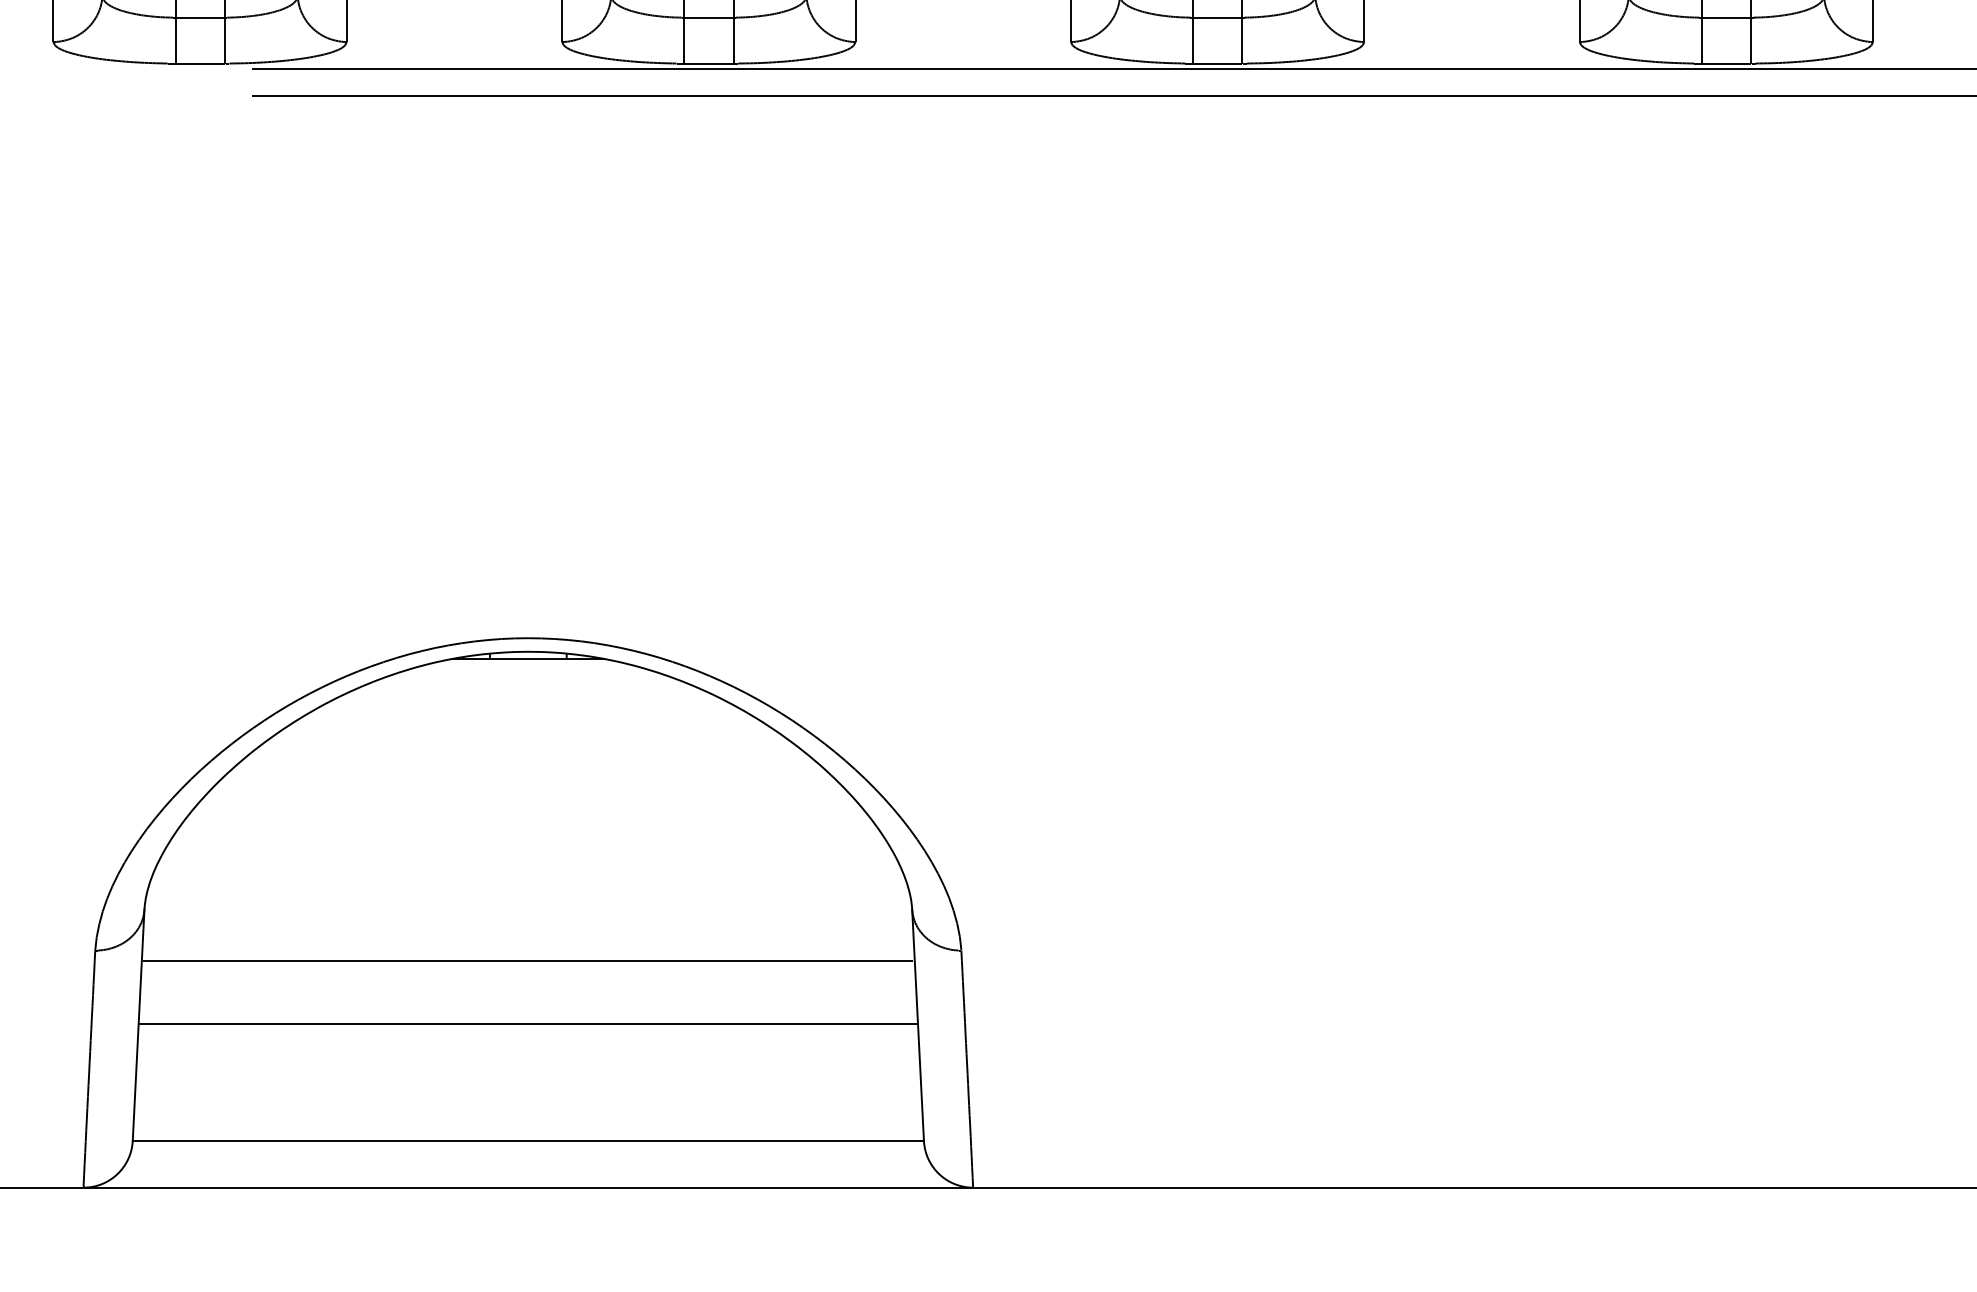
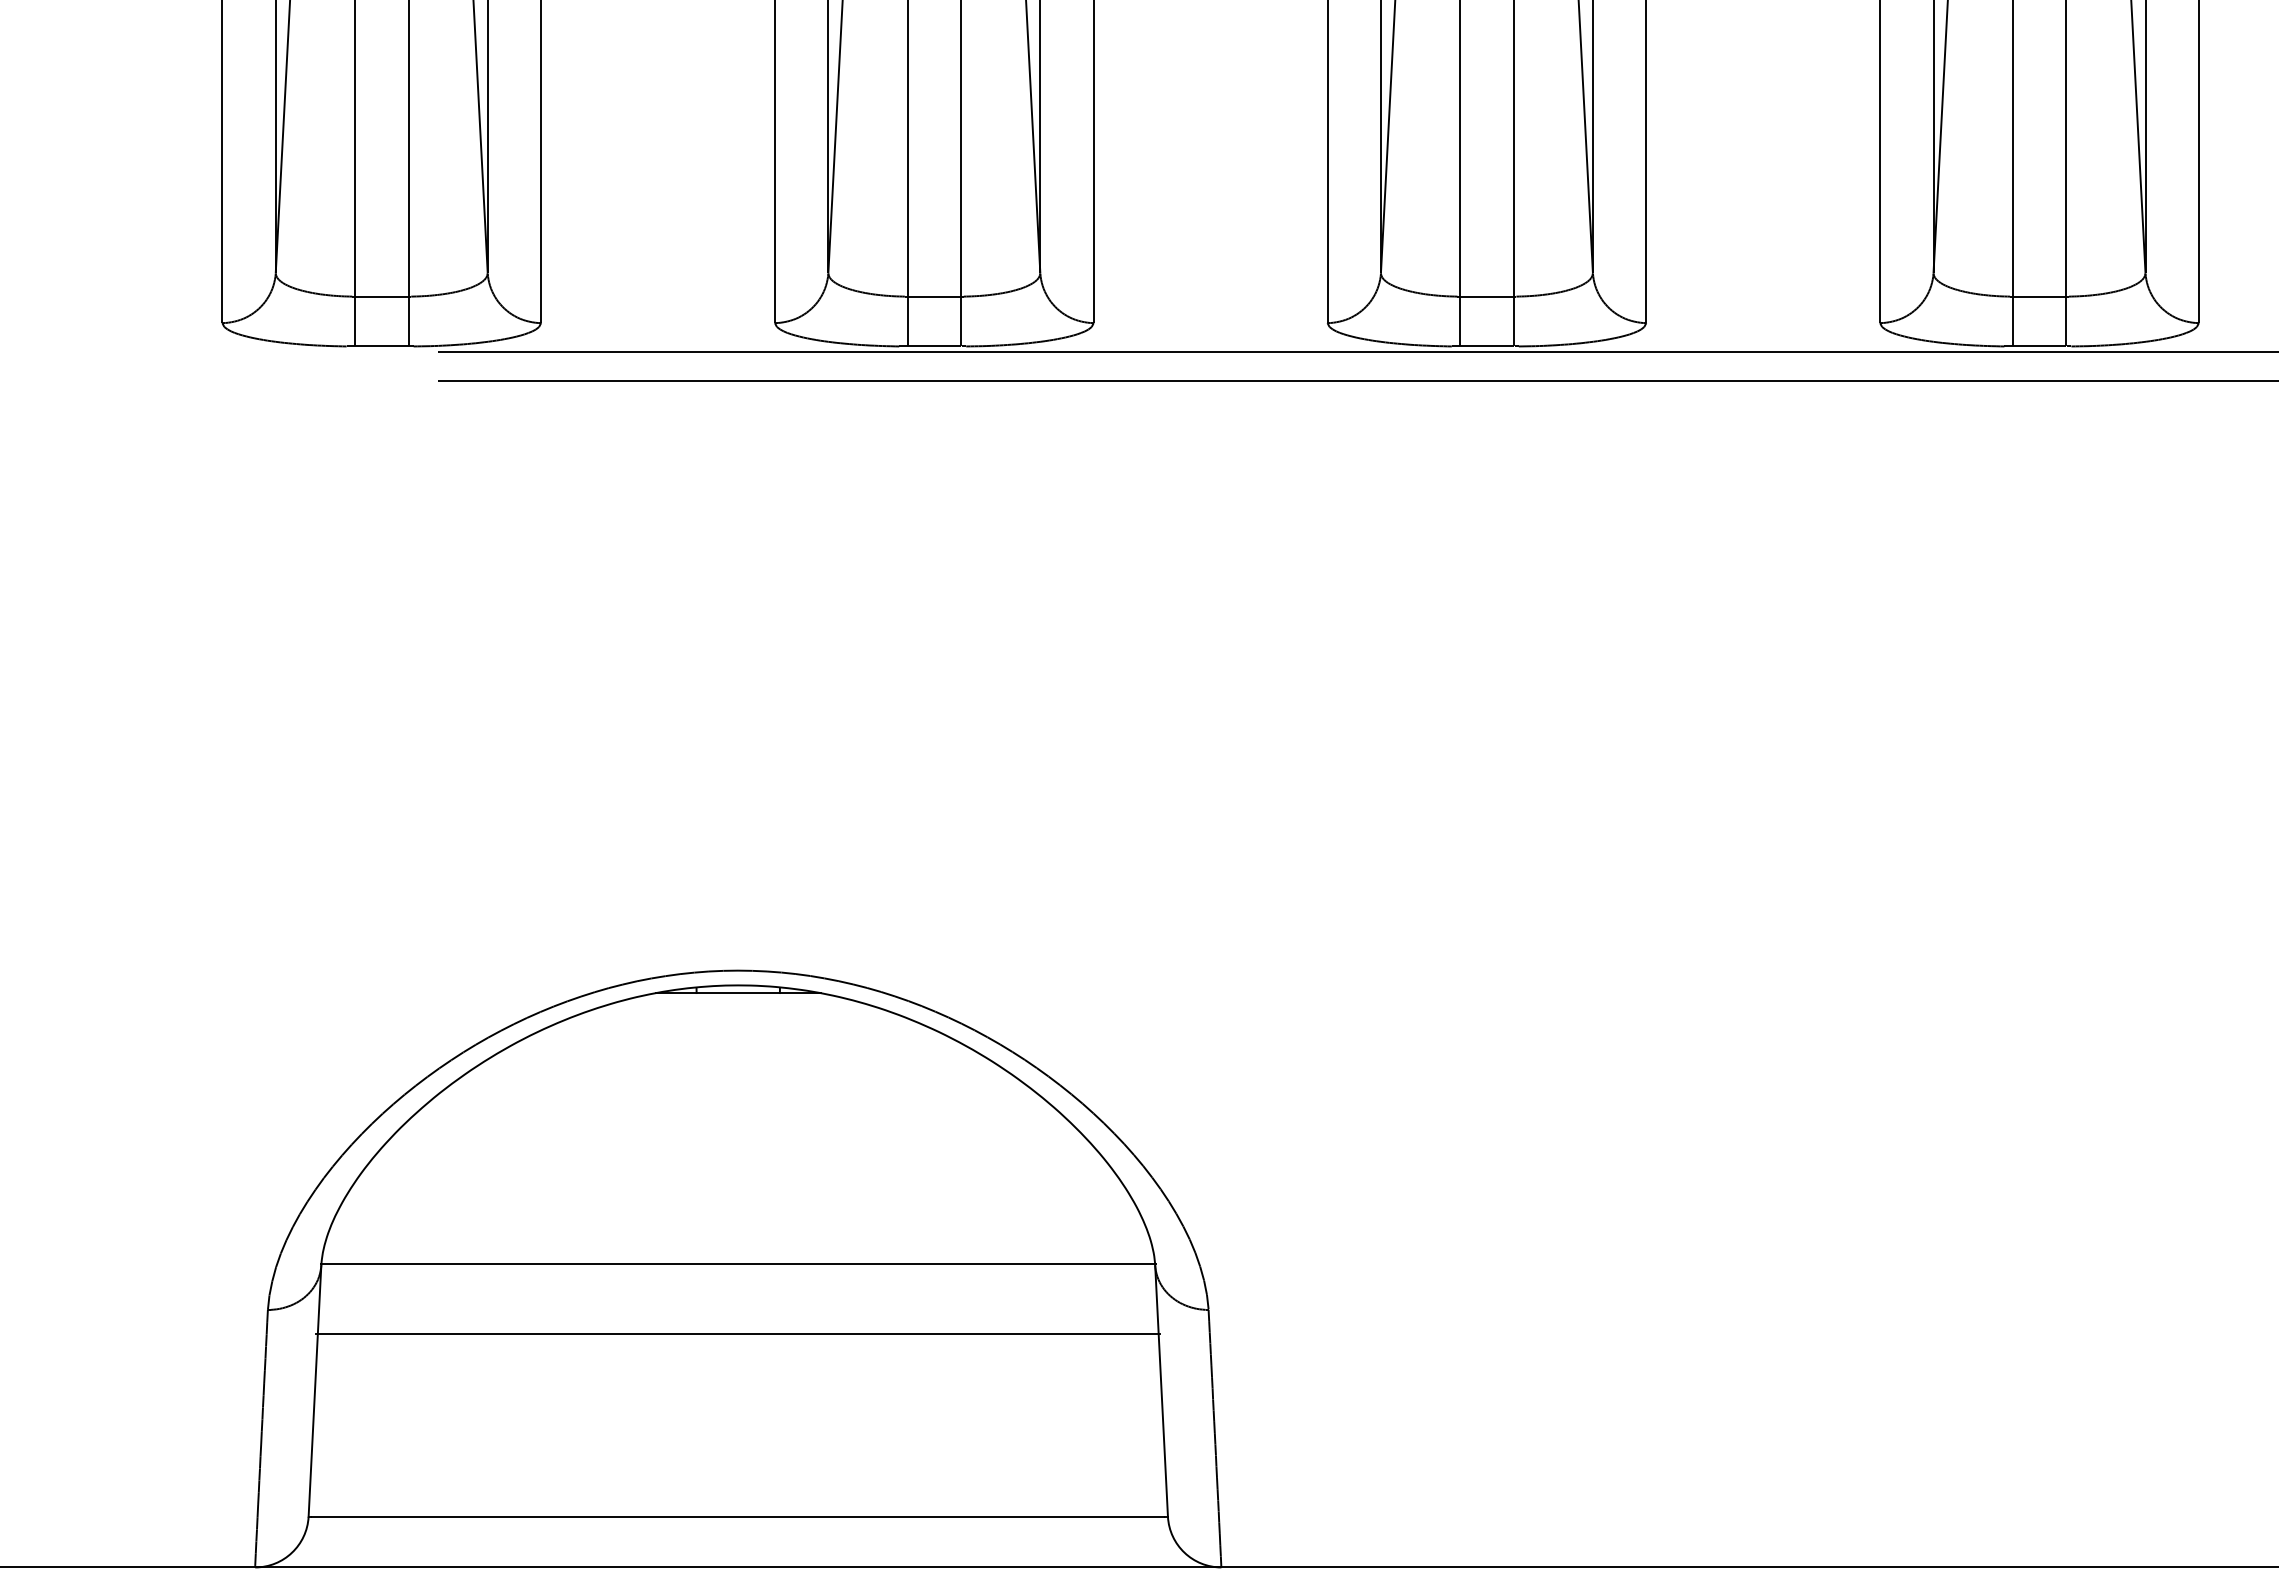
line: (527, 961) -> (737, 1263), moved
line: (528, 1023) -> (738, 1334), moved

